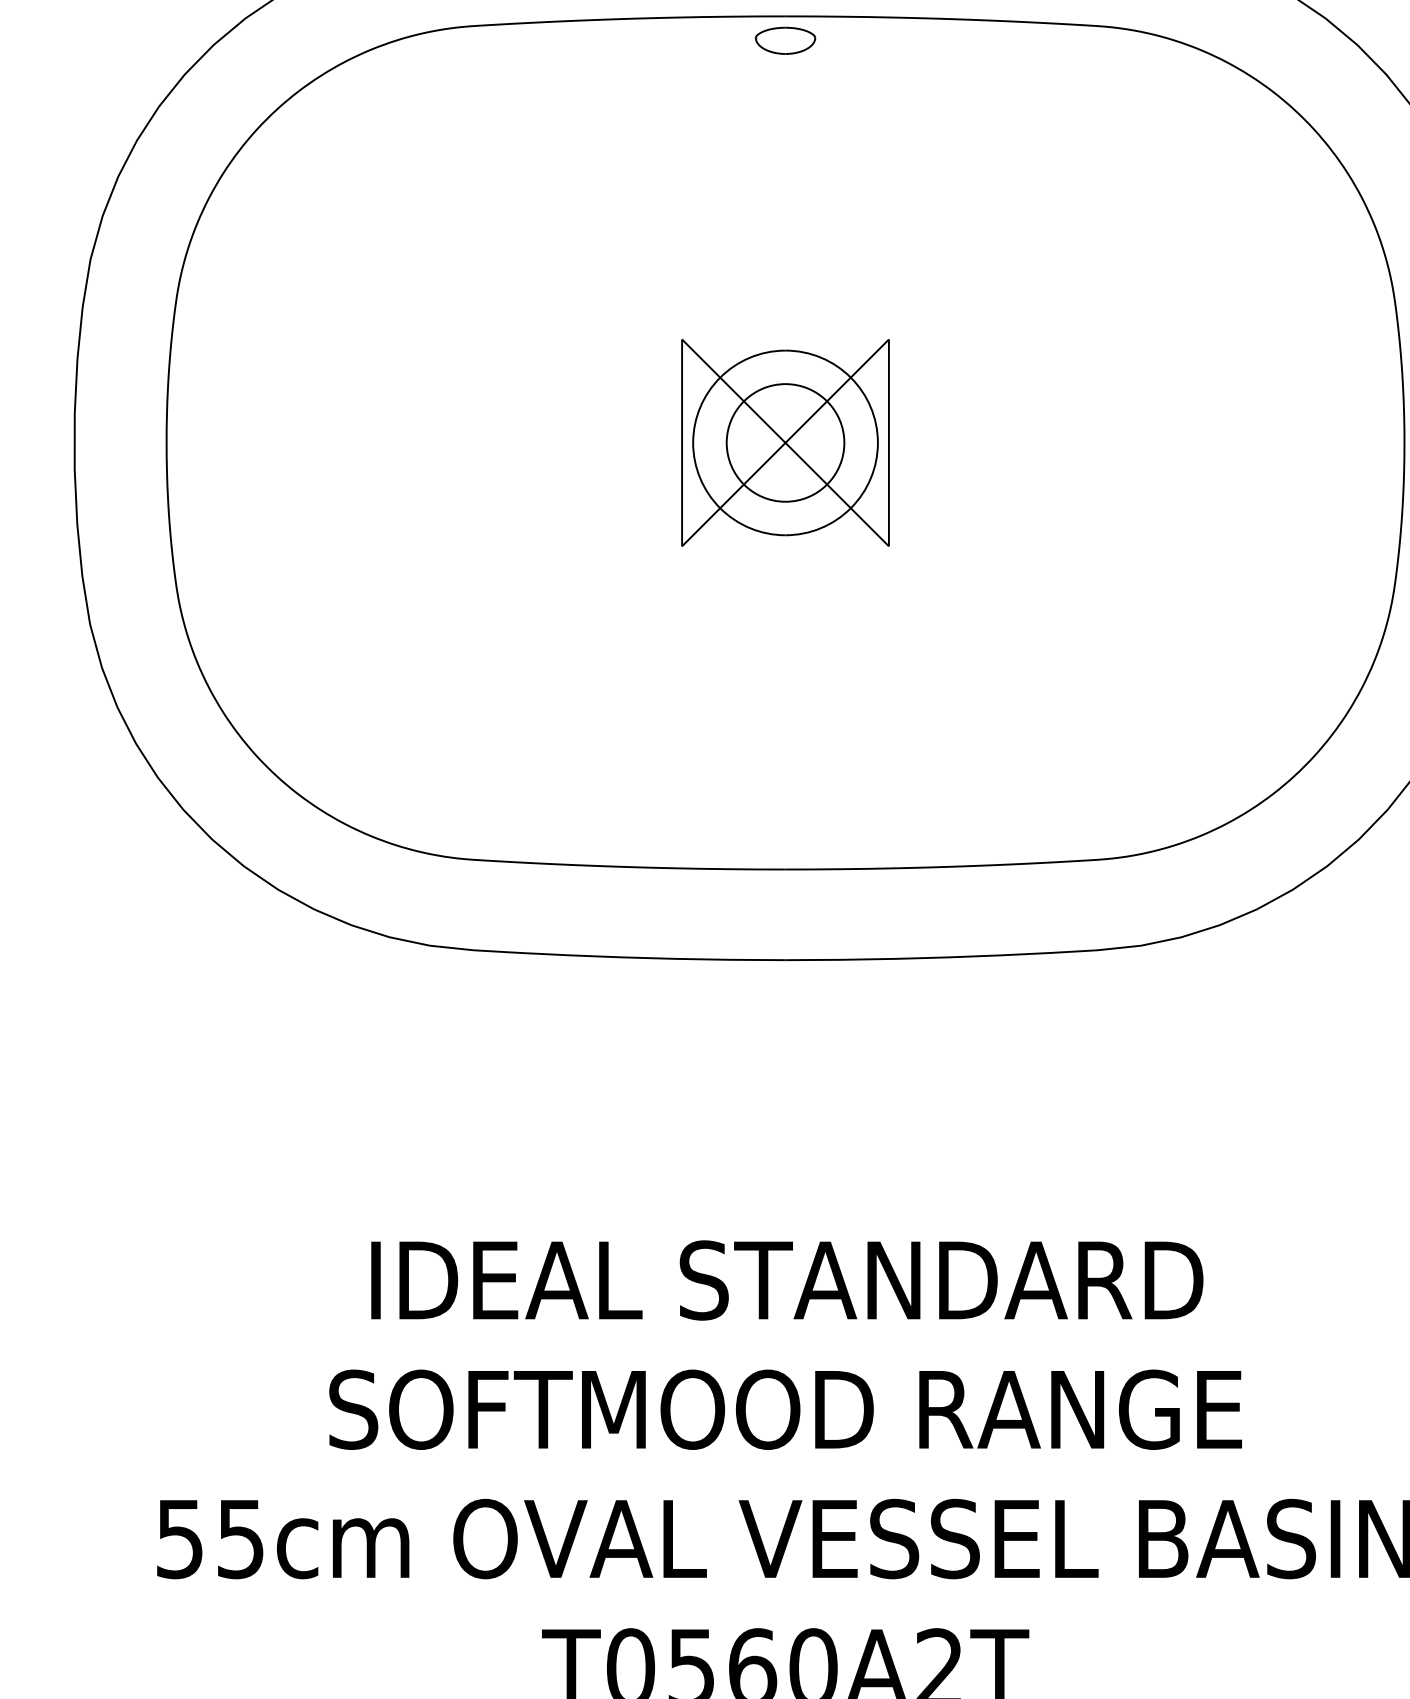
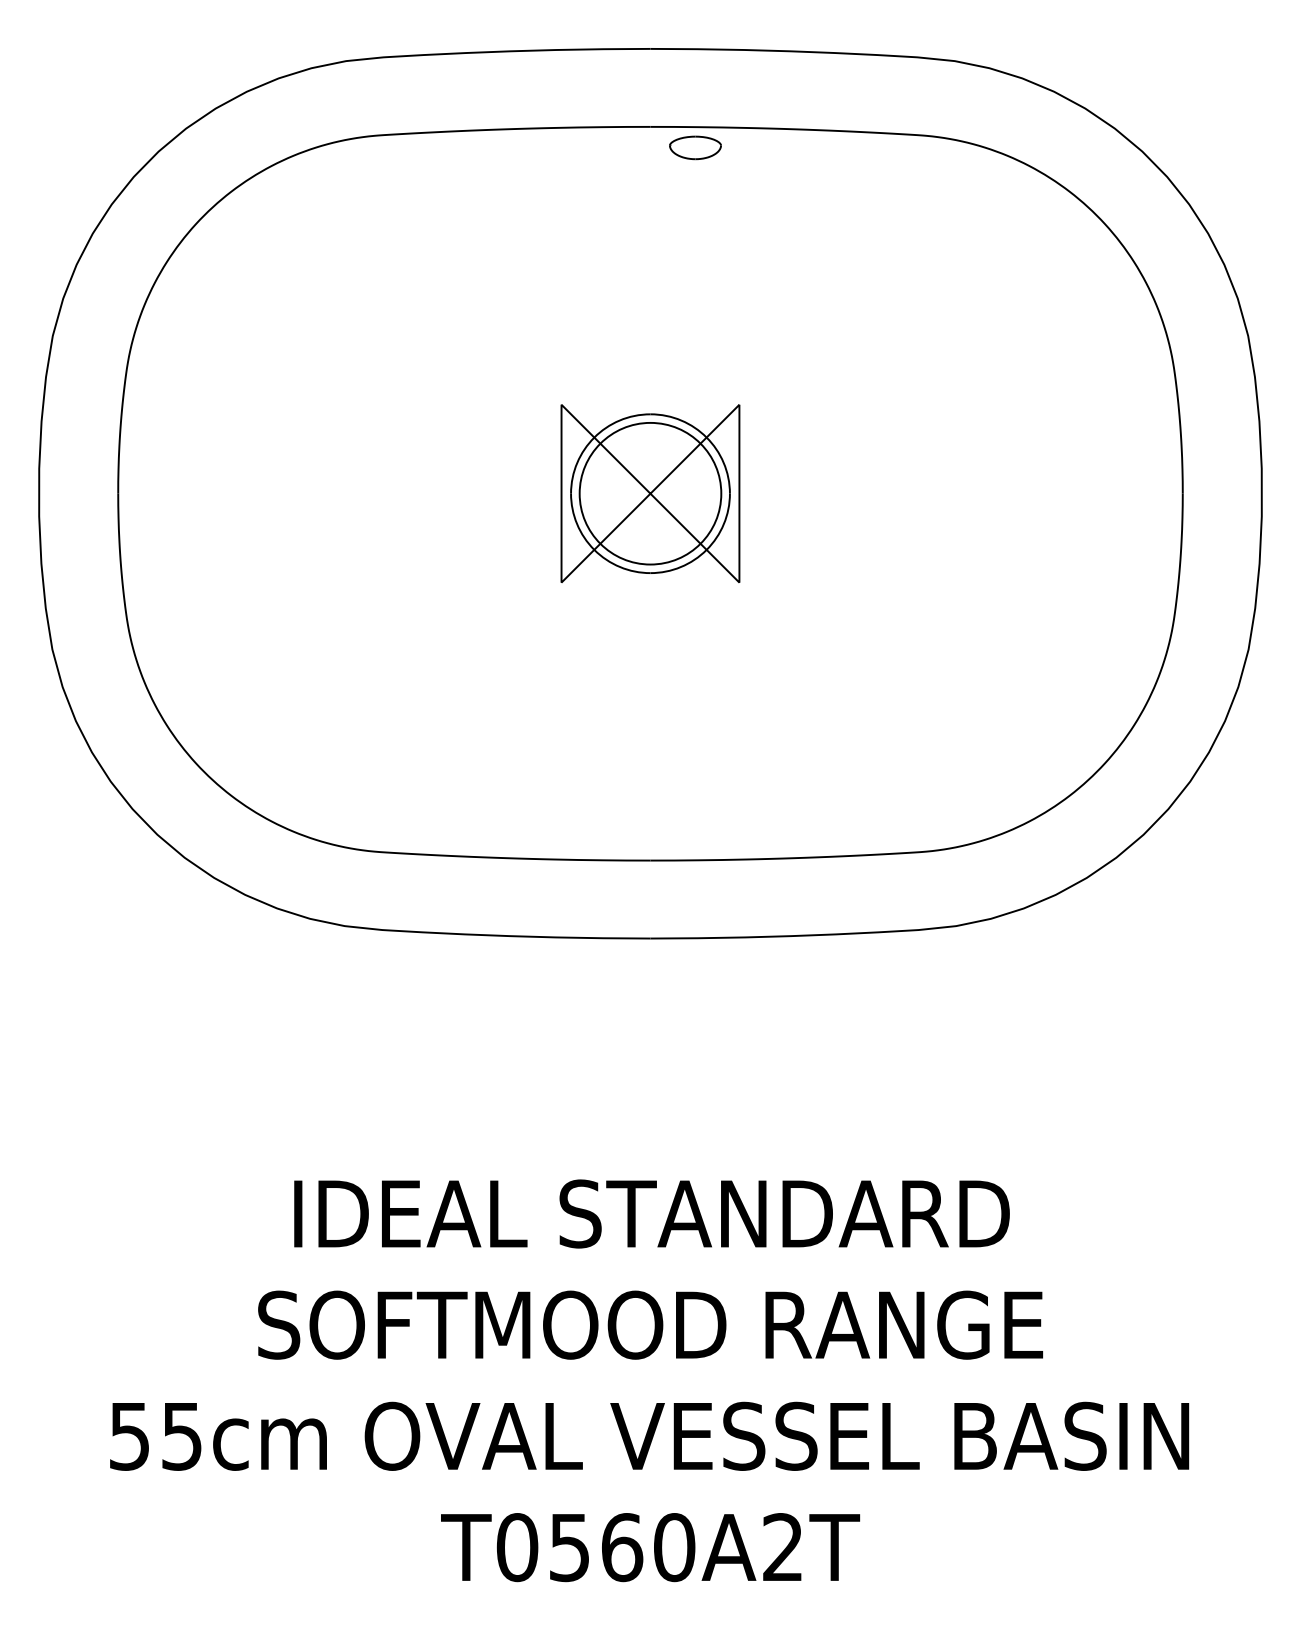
part: (785, 40) -> (695, 147), moved
circle: (785, 442) -> (650, 493), size x1.4

